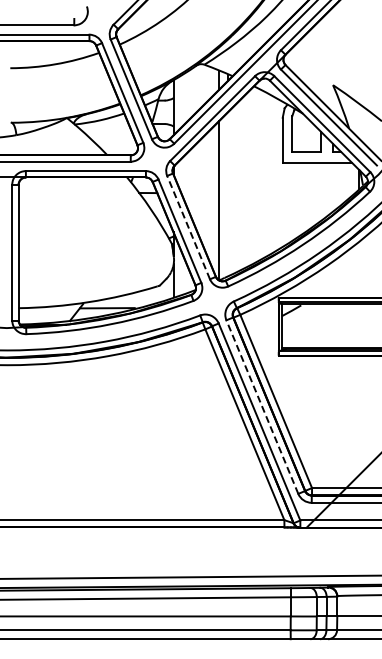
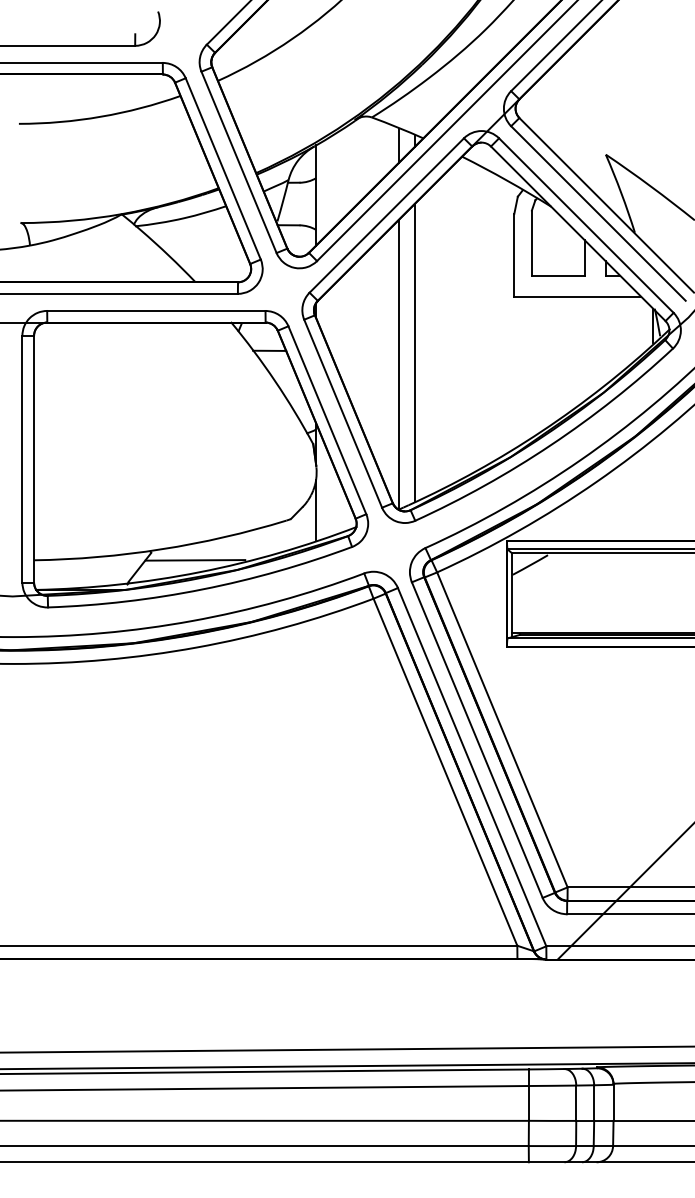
line: (228, 194) -> (415, 353), added
line: (188, 227) -> (342, 413), dashed -> solid
line: (262, 407) -> (477, 740), dashed -> solid

